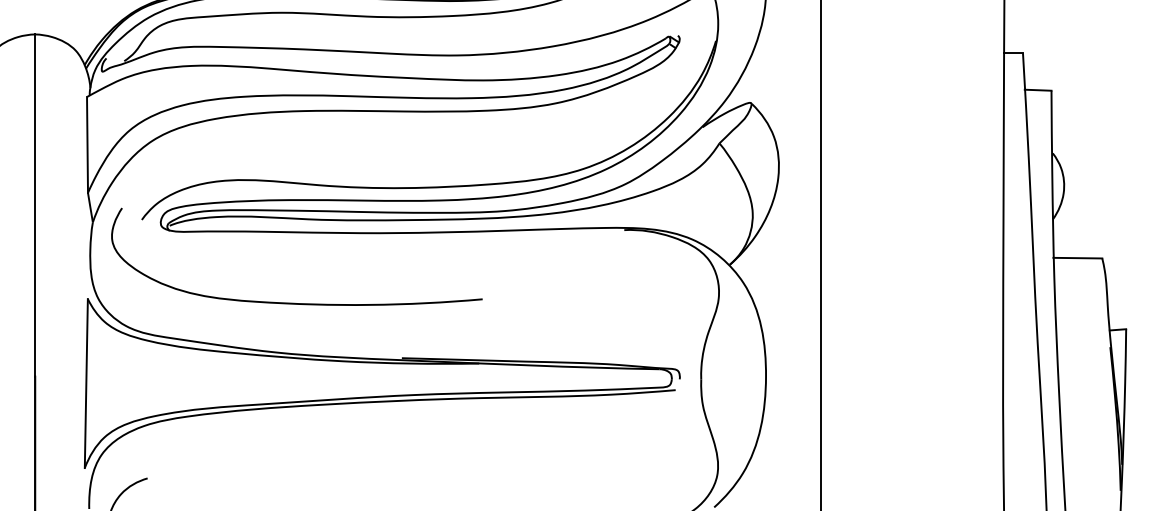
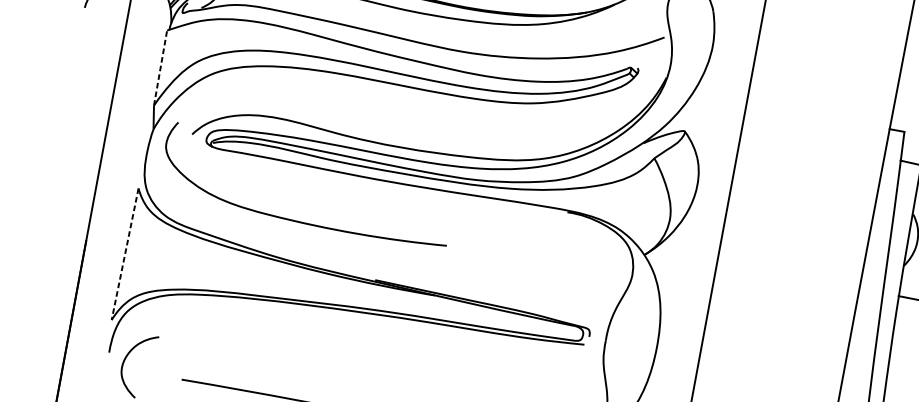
line: (87, 144) -> (160, 67), solid -> dashed
line: (86, 383) -> (125, 254), solid -> dashed

